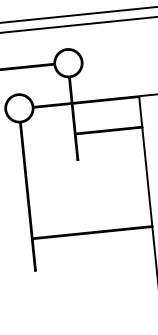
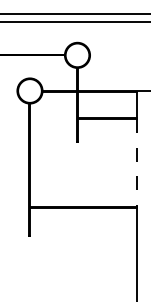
line: (147, 177) -> (137, 163), solid -> dashed

